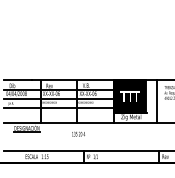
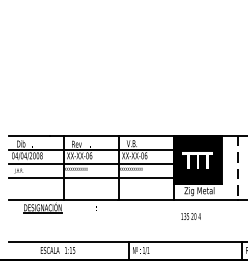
line: (157, 101) -> (238, 167), solid -> dashed
text: (78, 133) -> (190, 215), moved

